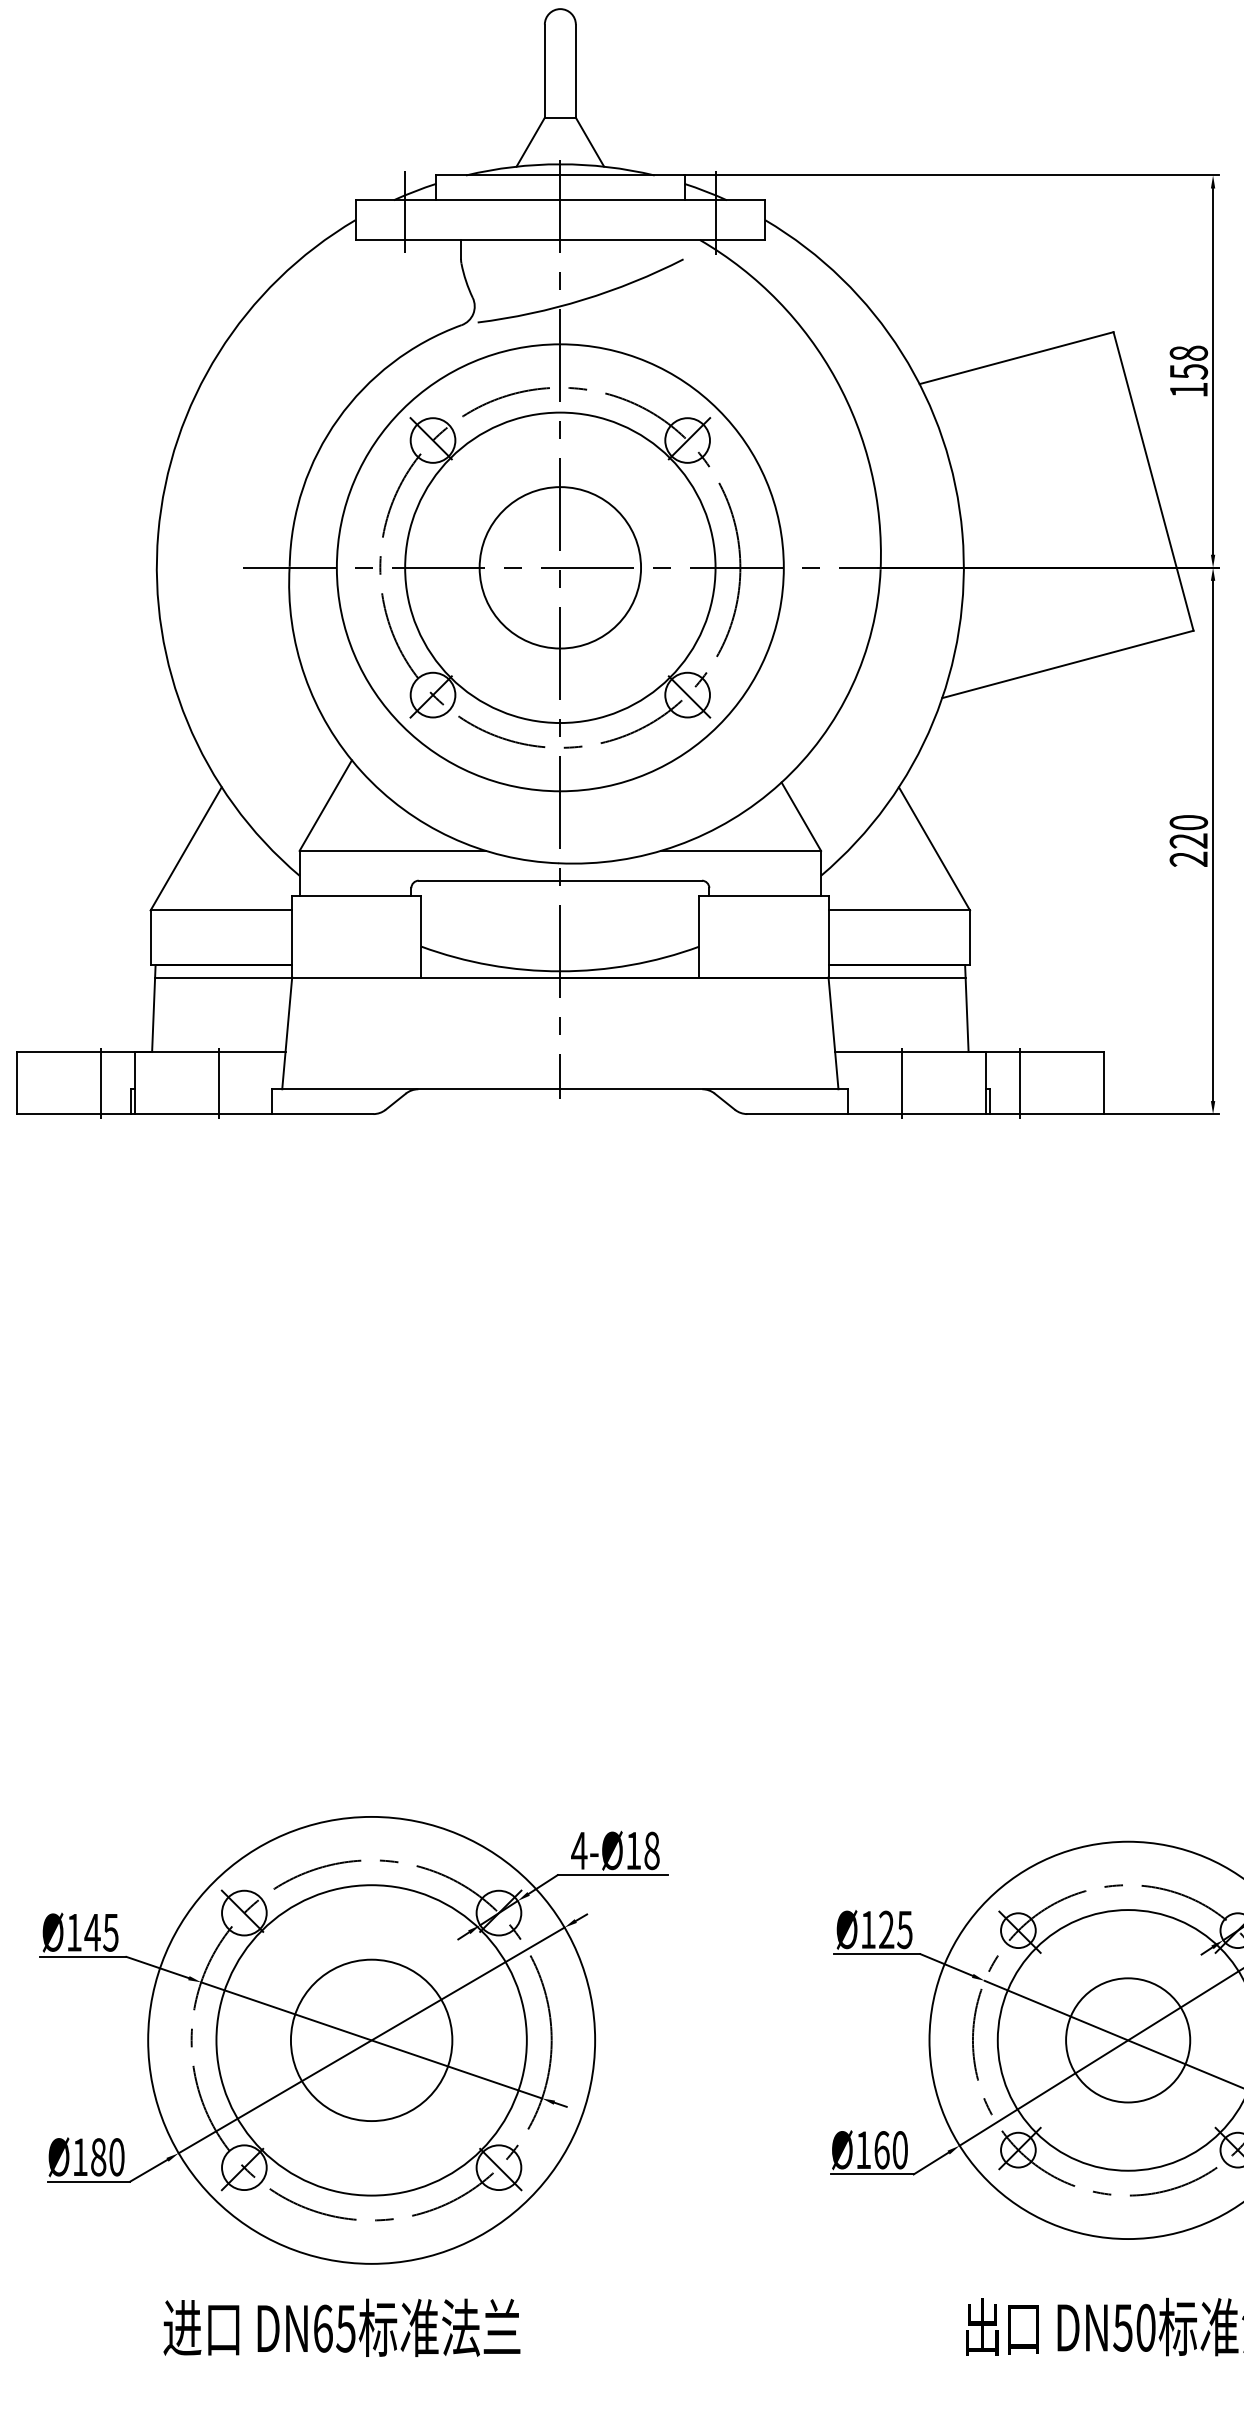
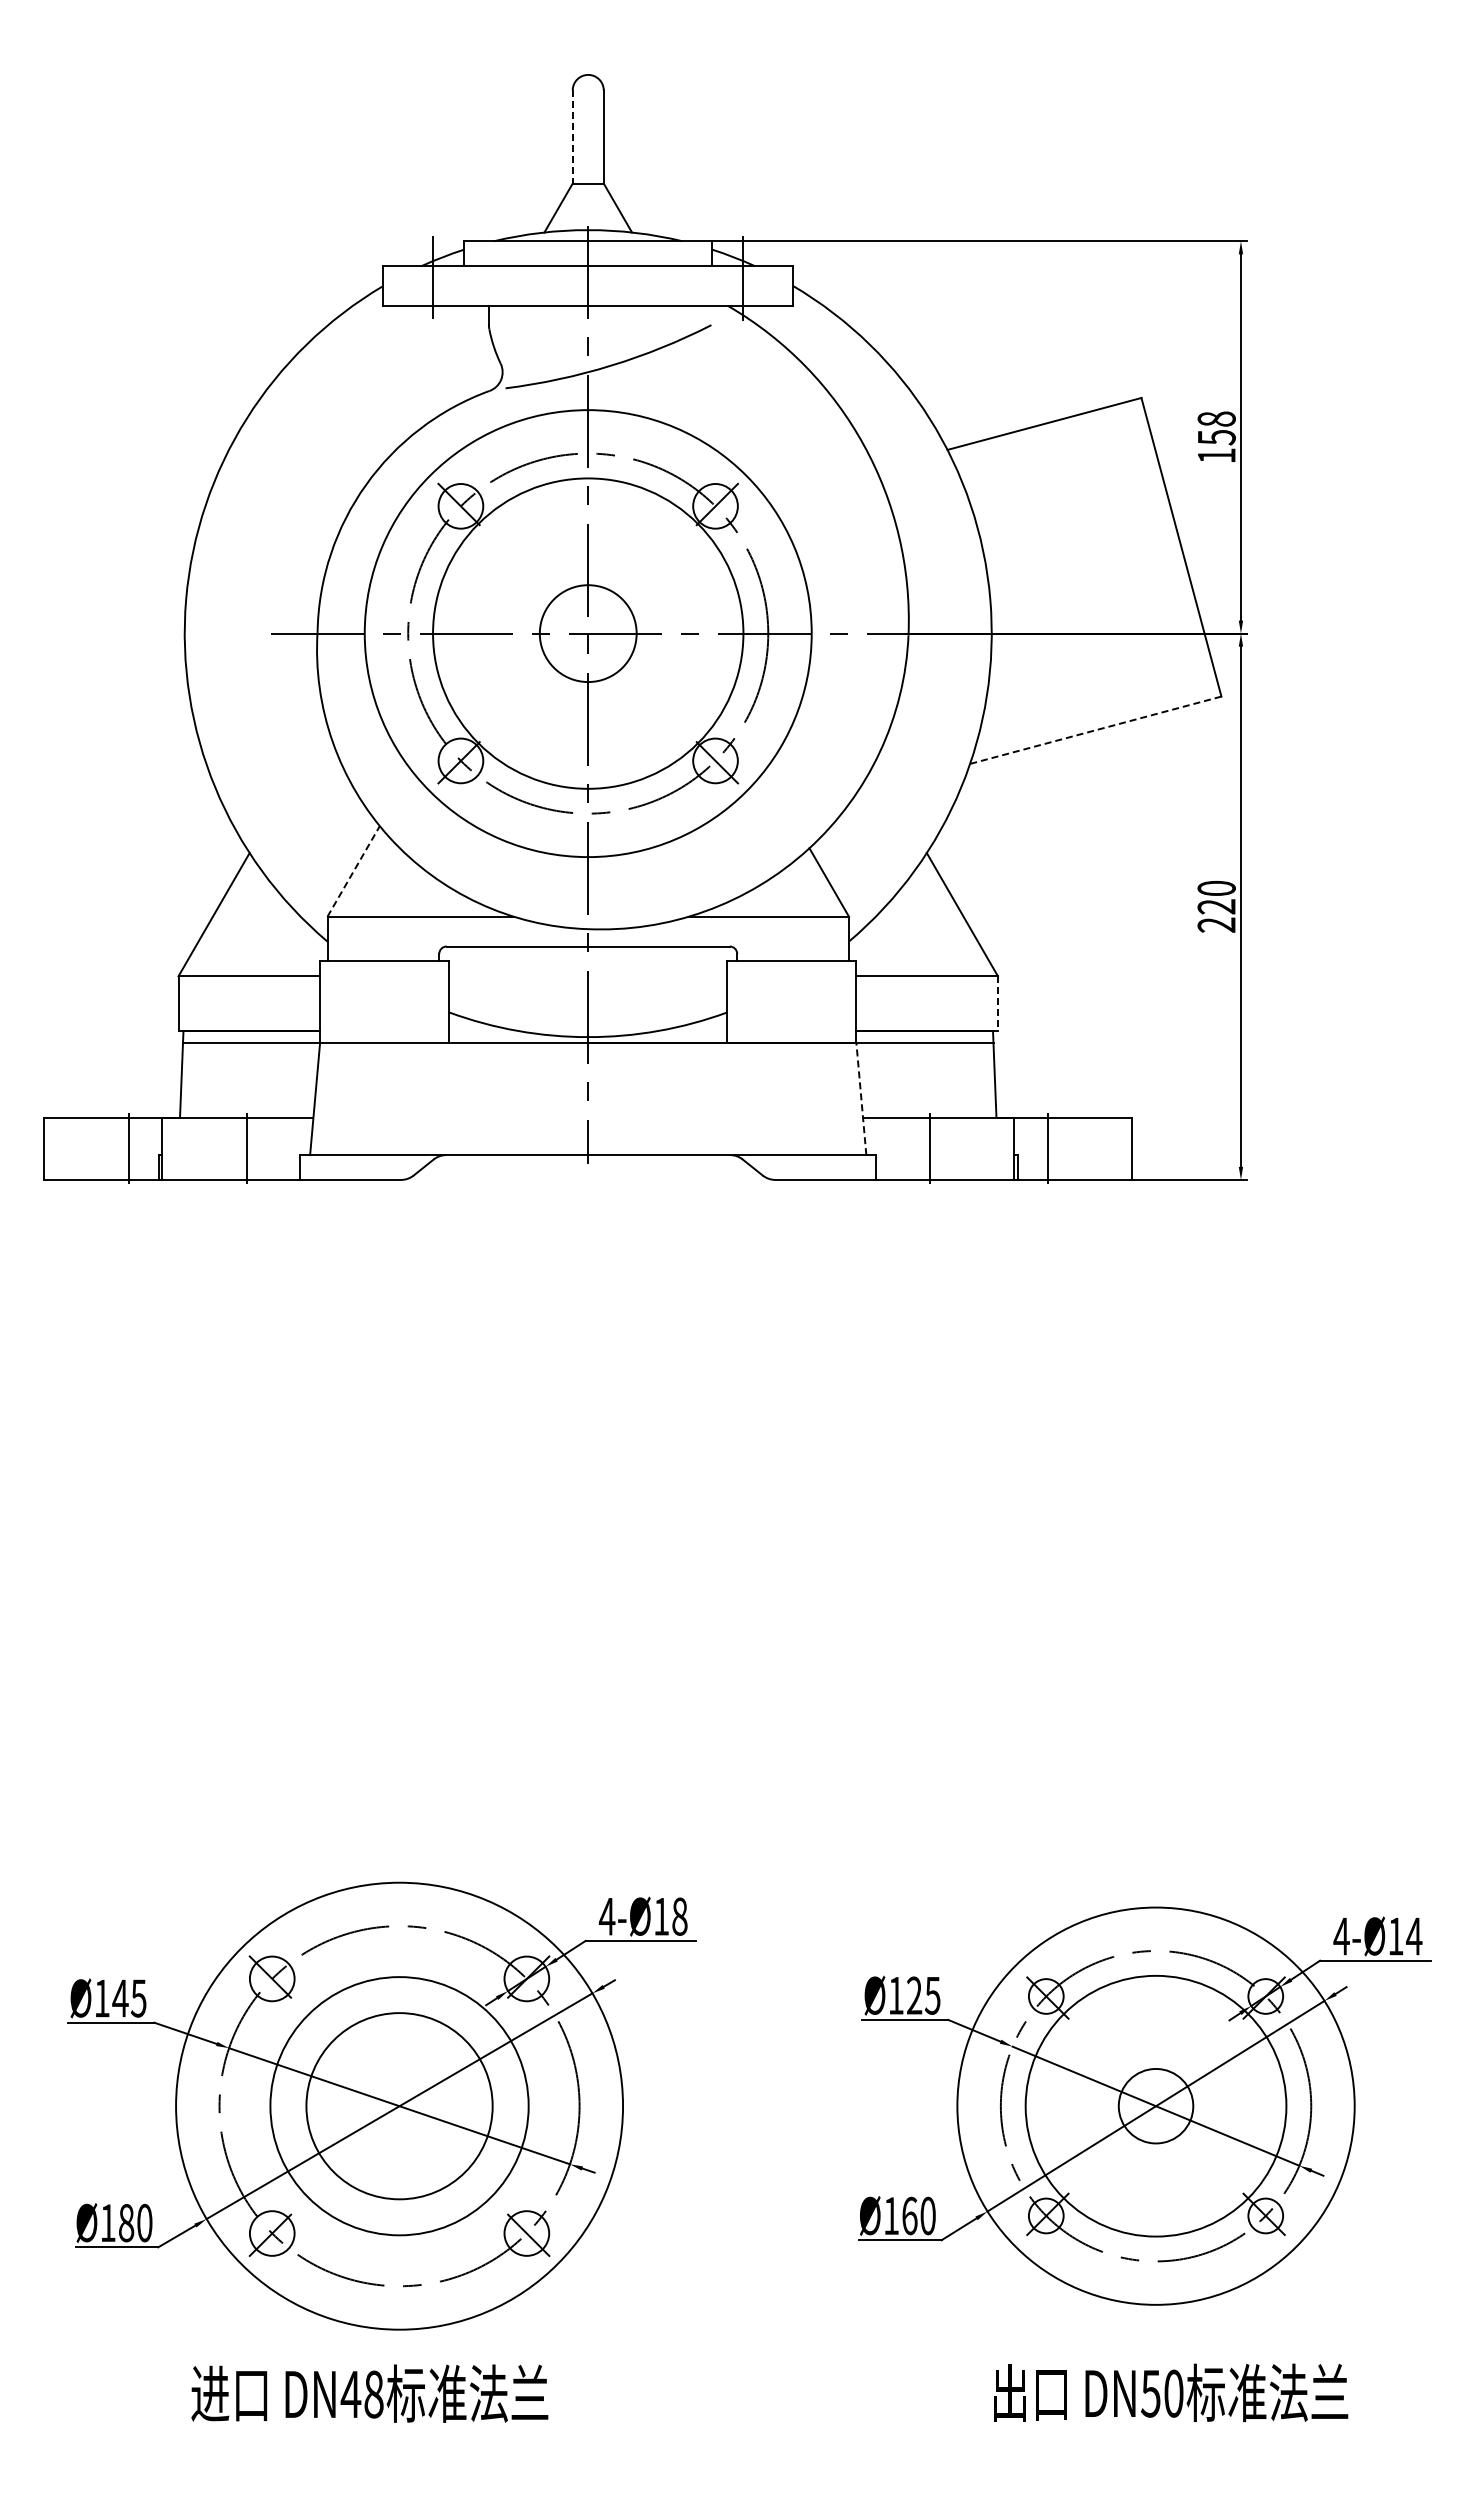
line: (544, 71) -> (572, 137), solid -> dashed
circle: (559, 567) -> (587, 633), size x0.6
line: (1067, 664) -> (1095, 730), solid -> dashed
line: (325, 804) -> (353, 870), solid -> dashed
line: (969, 938) -> (997, 1004), solid -> dashed
line: (833, 1032) -> (861, 1098), solid -> dashed
circle: (371, 2039) -> (399, 2105), size x1.6
circle: (371, 2040) -> (399, 2106), size x0.6
circle: (1127, 2040) -> (1155, 2106), size x0.6
text: (333, 2328) -> (361, 2394), DN65 -> DN48

